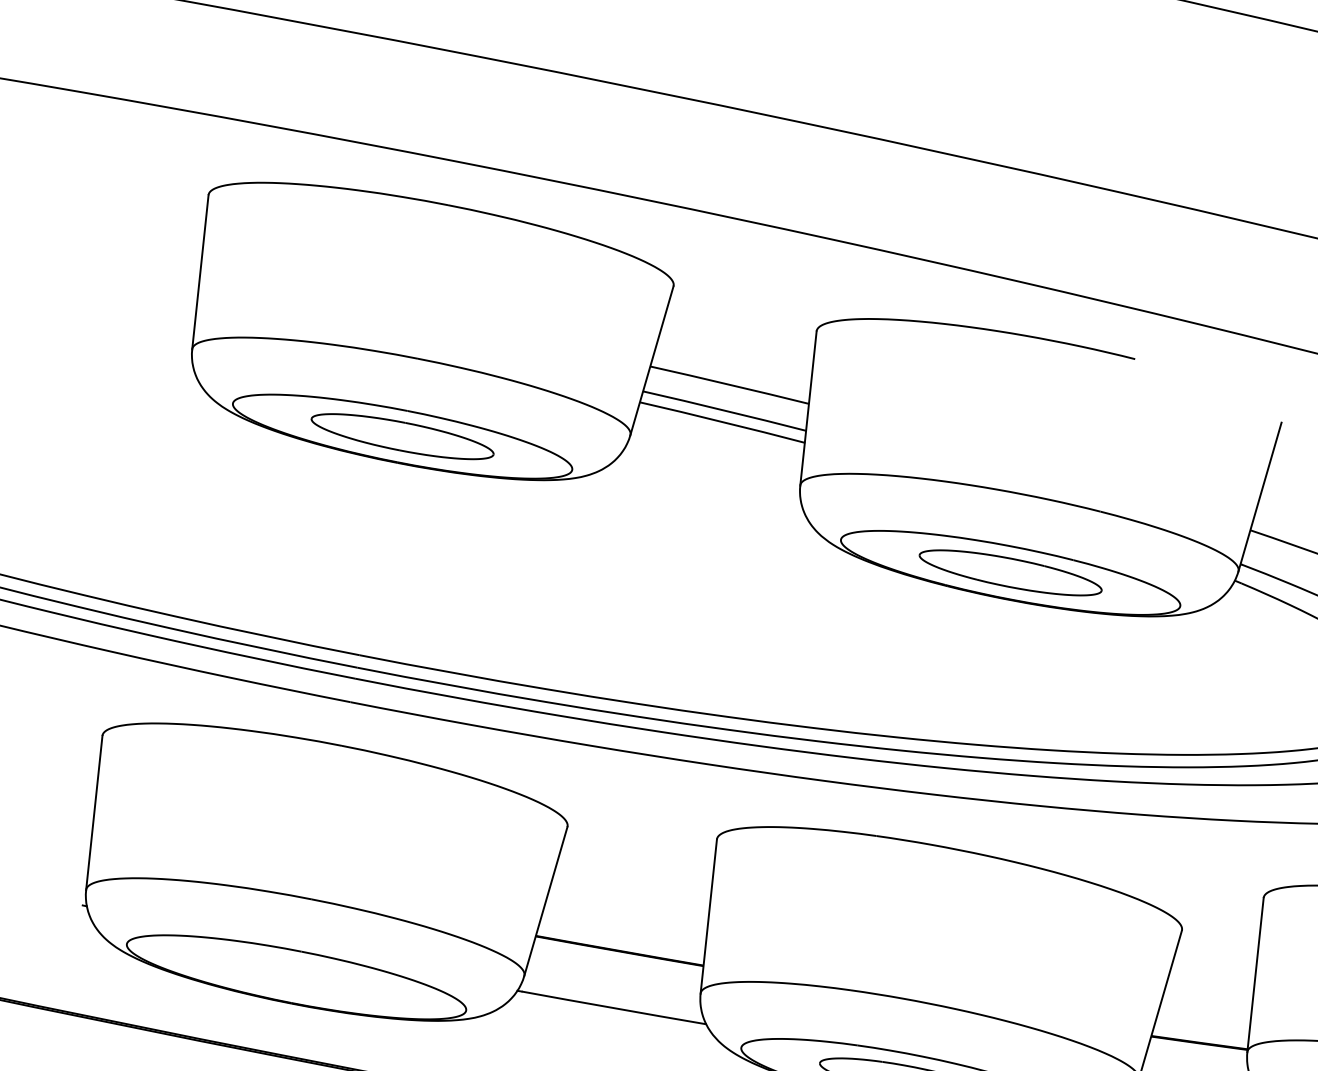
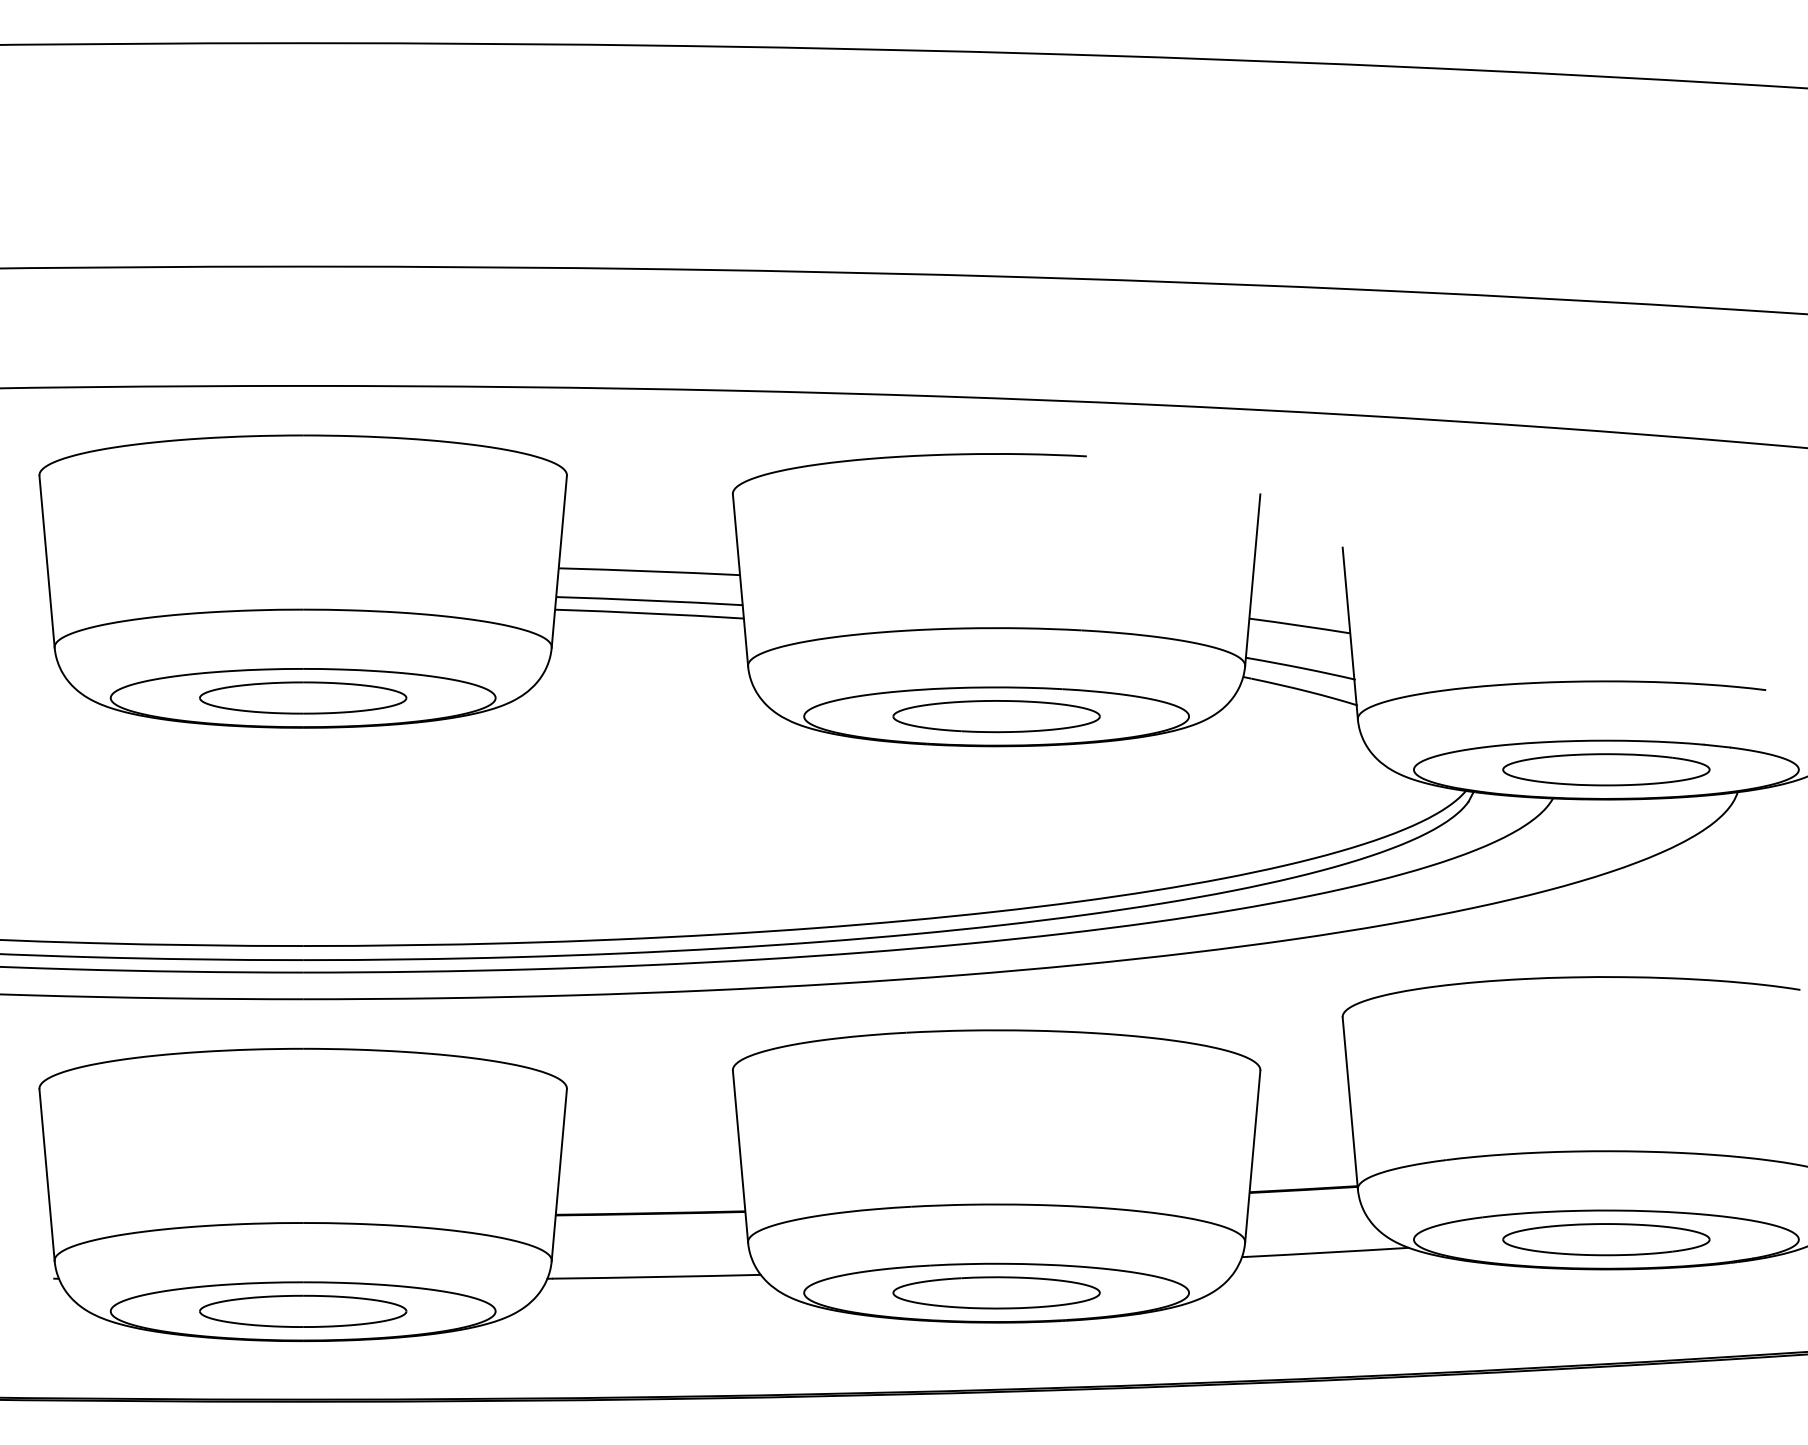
part: (296, 976) -> (303, 1310), added

